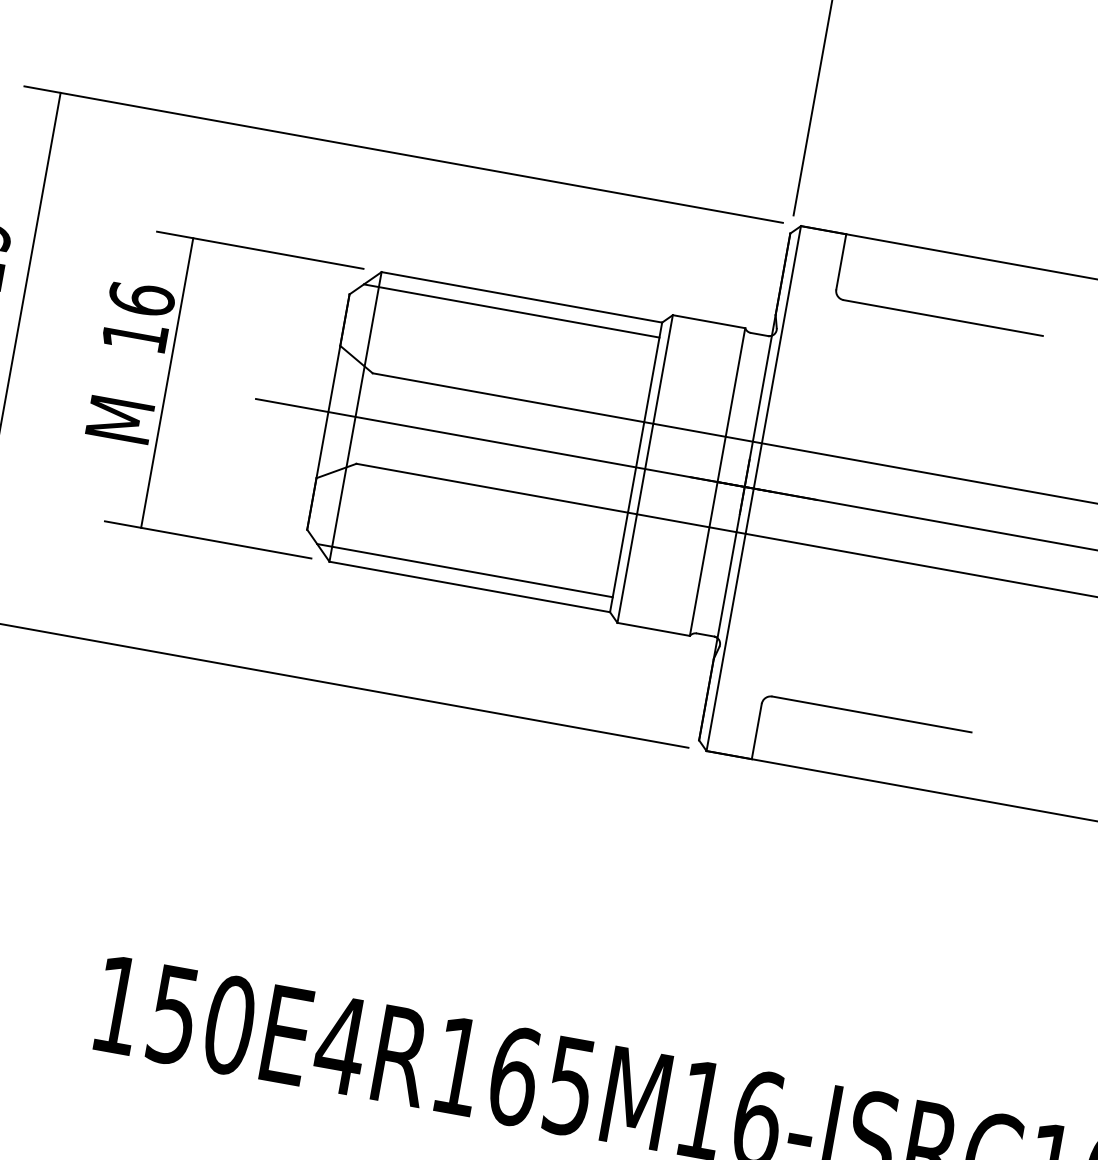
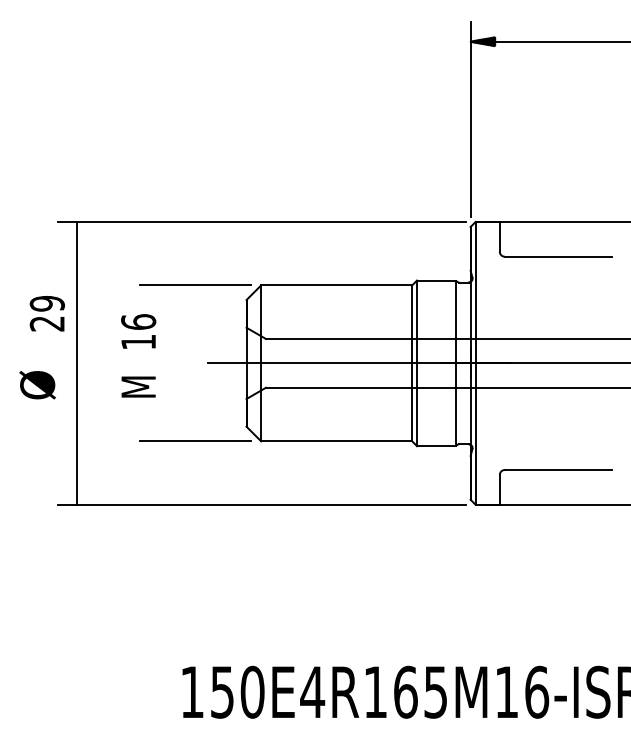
line: (511, 310) -> (332, 293), removed
line: (166, 383) -> (159, 363), removed
line: (464, 571) -> (332, 433), removed

